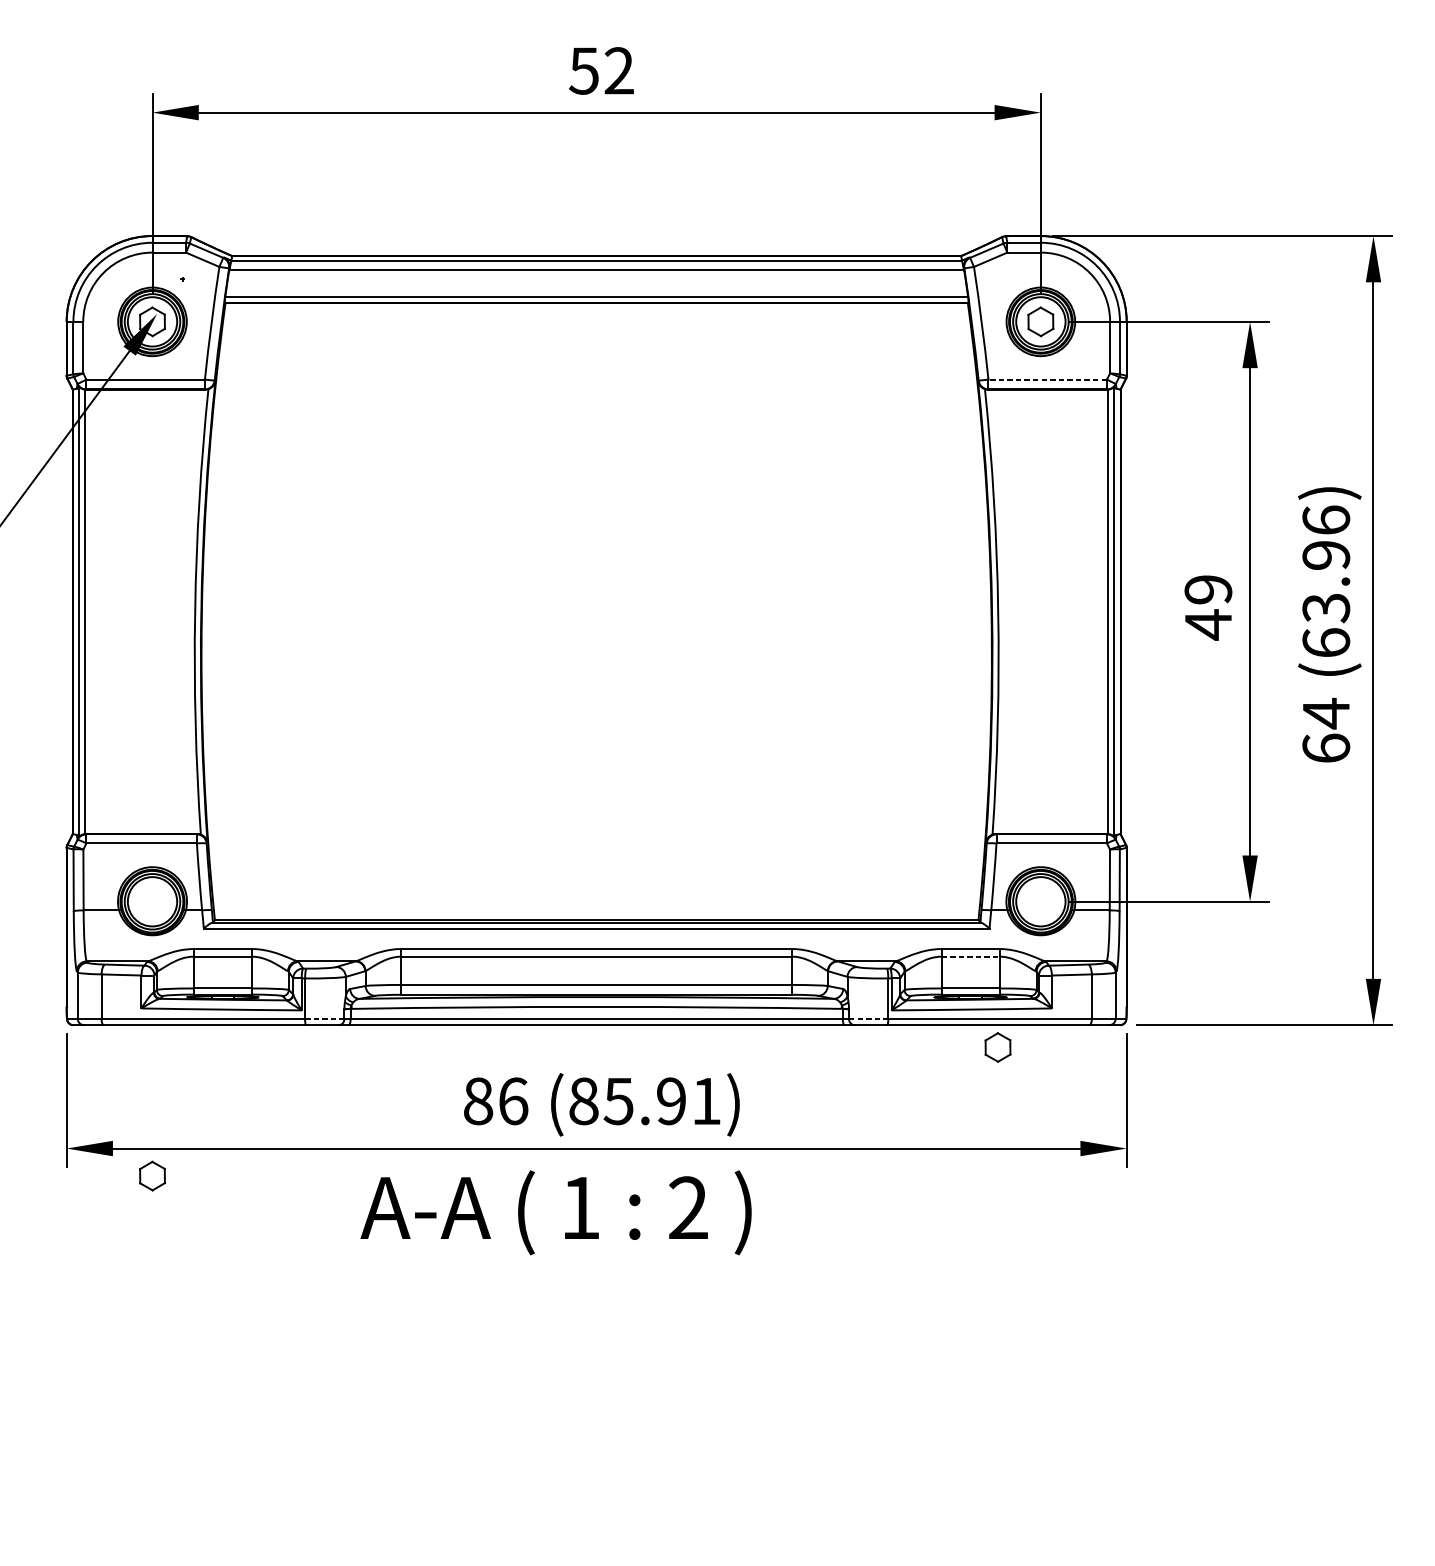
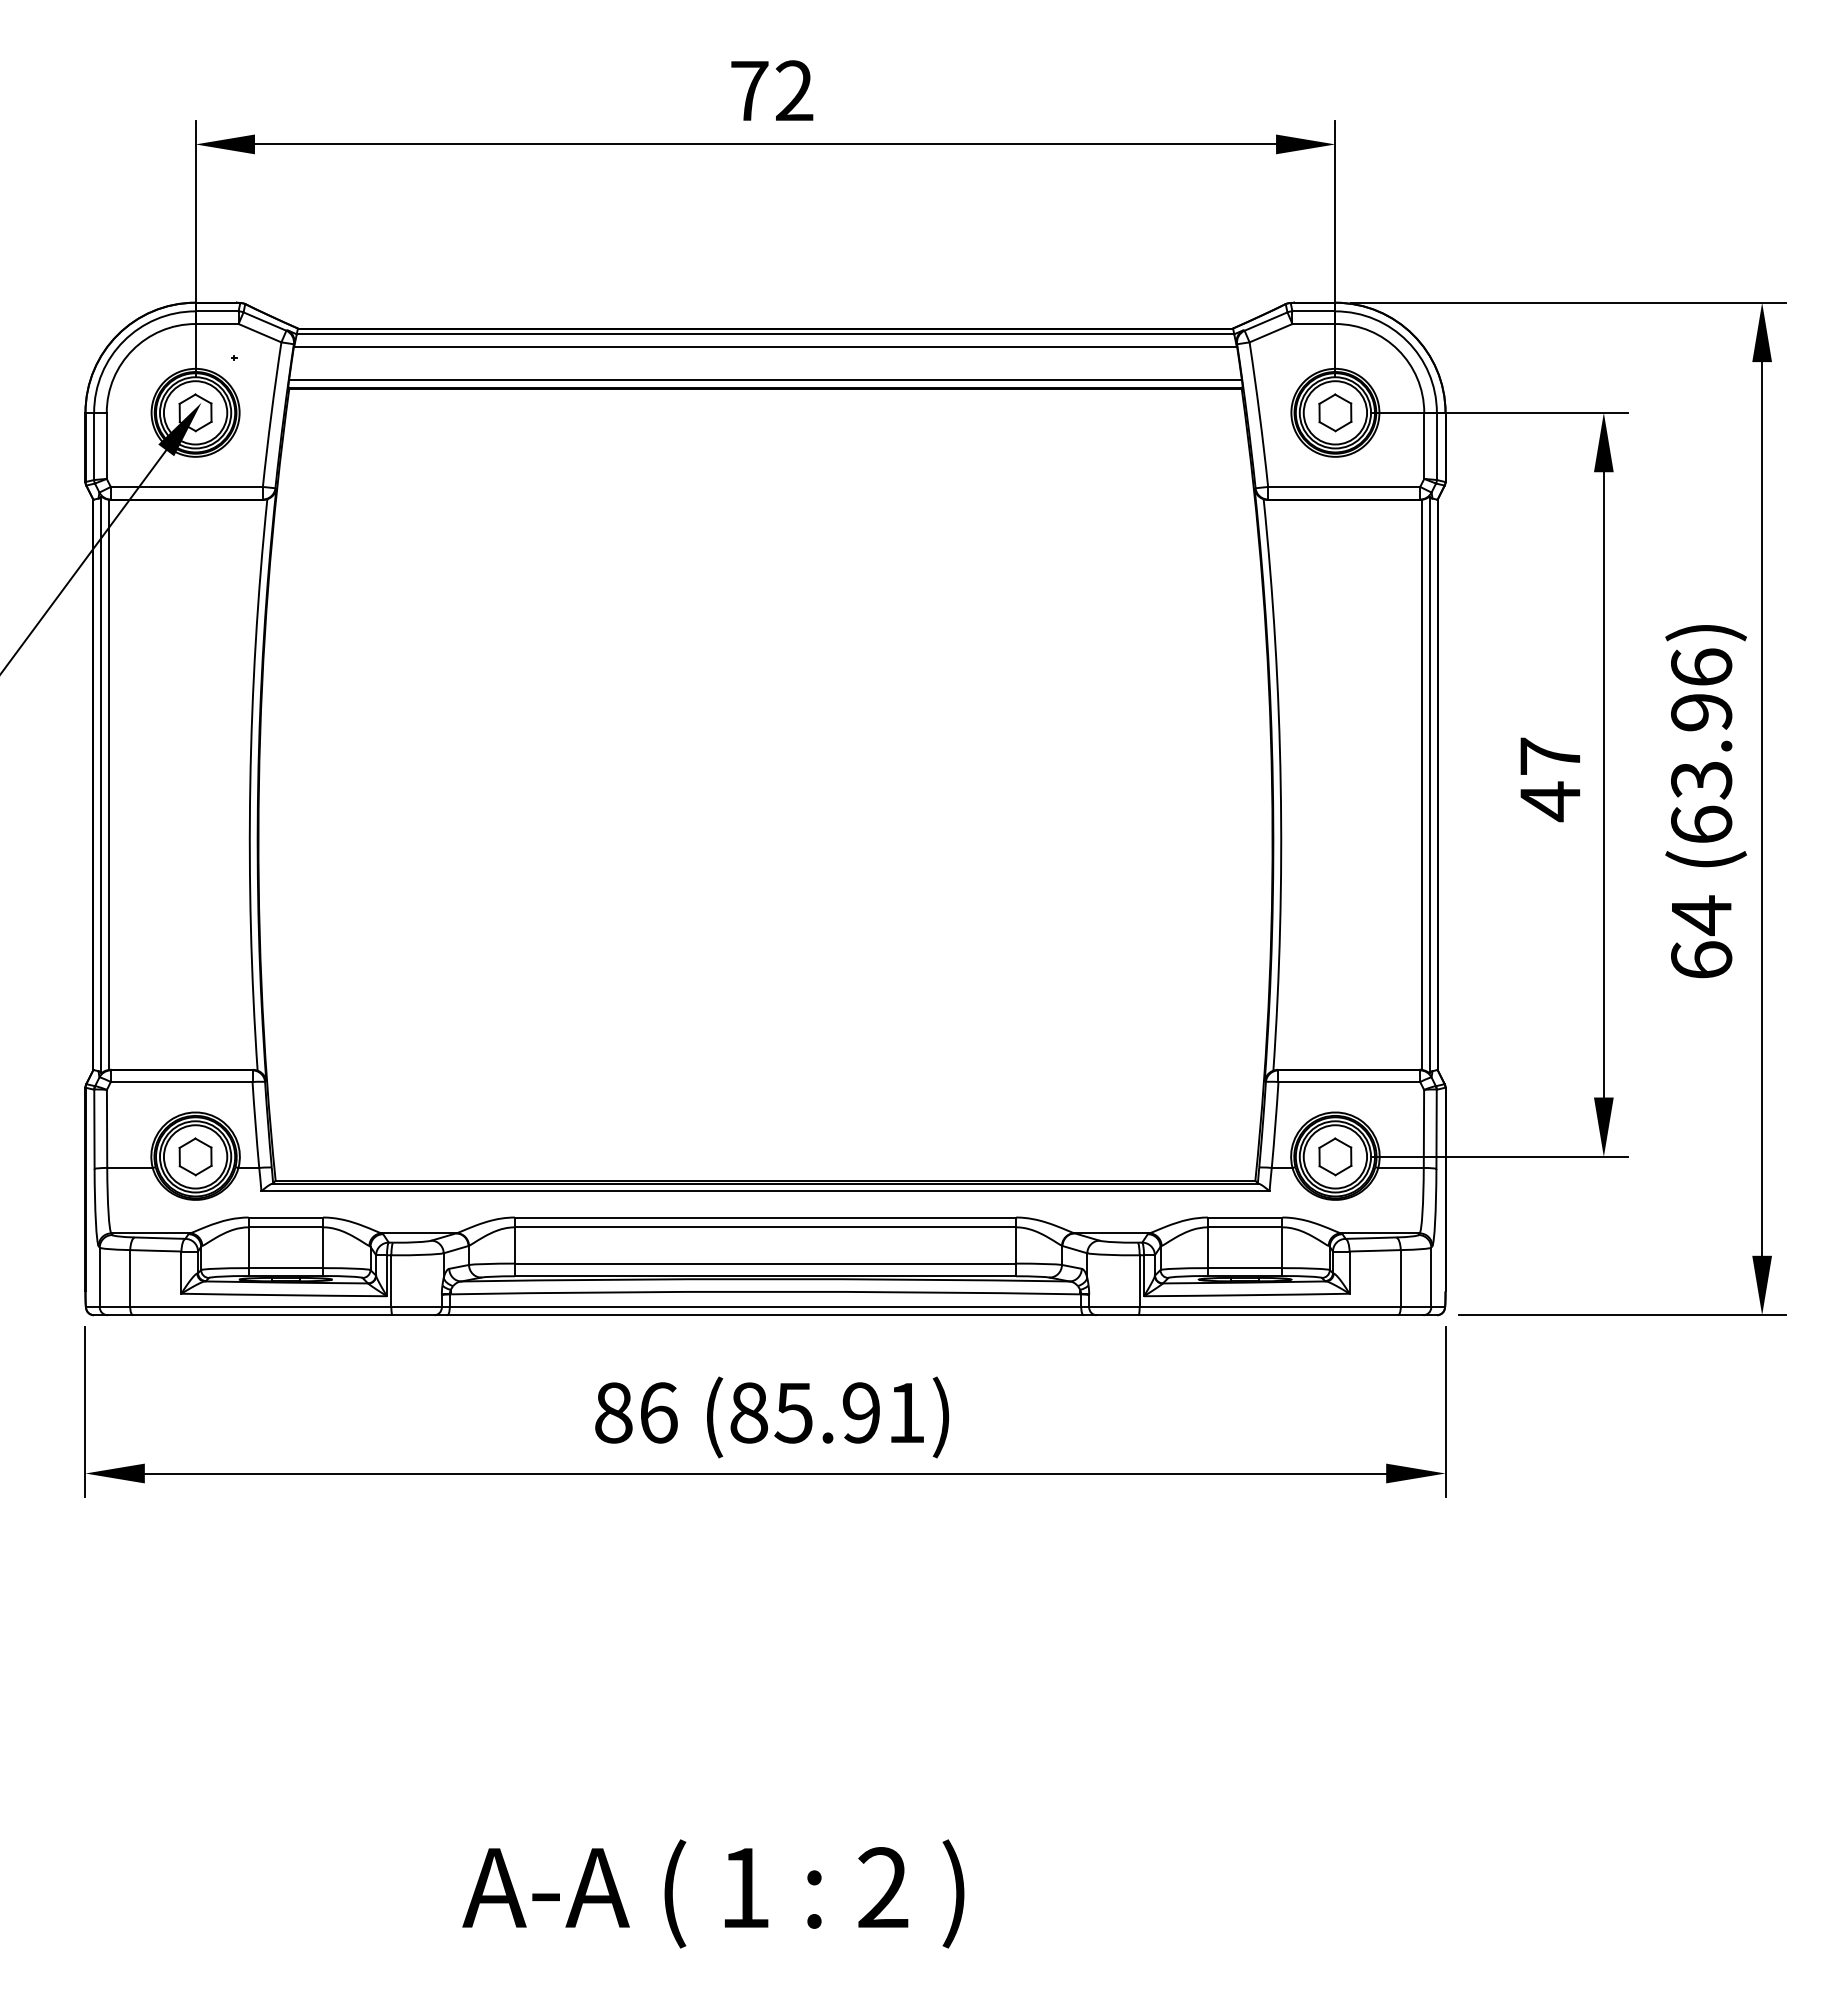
text: (583, 71) -> (748, 91), 52 -> 72
line: (1047, 379) -> (1343, 486), dashed -> solid
text: (1208, 589) -> (1550, 756), 49 -> 47
line: (970, 956) -> (1245, 1227), dashed -> solid
line: (325, 1019) -> (417, 1307), dashed -> solid
line: (868, 1019) -> (1114, 1307), dashed -> solid
part: (998, 1047) -> (1335, 1156), moved
part: (152, 1175) -> (195, 1156), moved
text: (556, 1212) -> (713, 1893), moved

